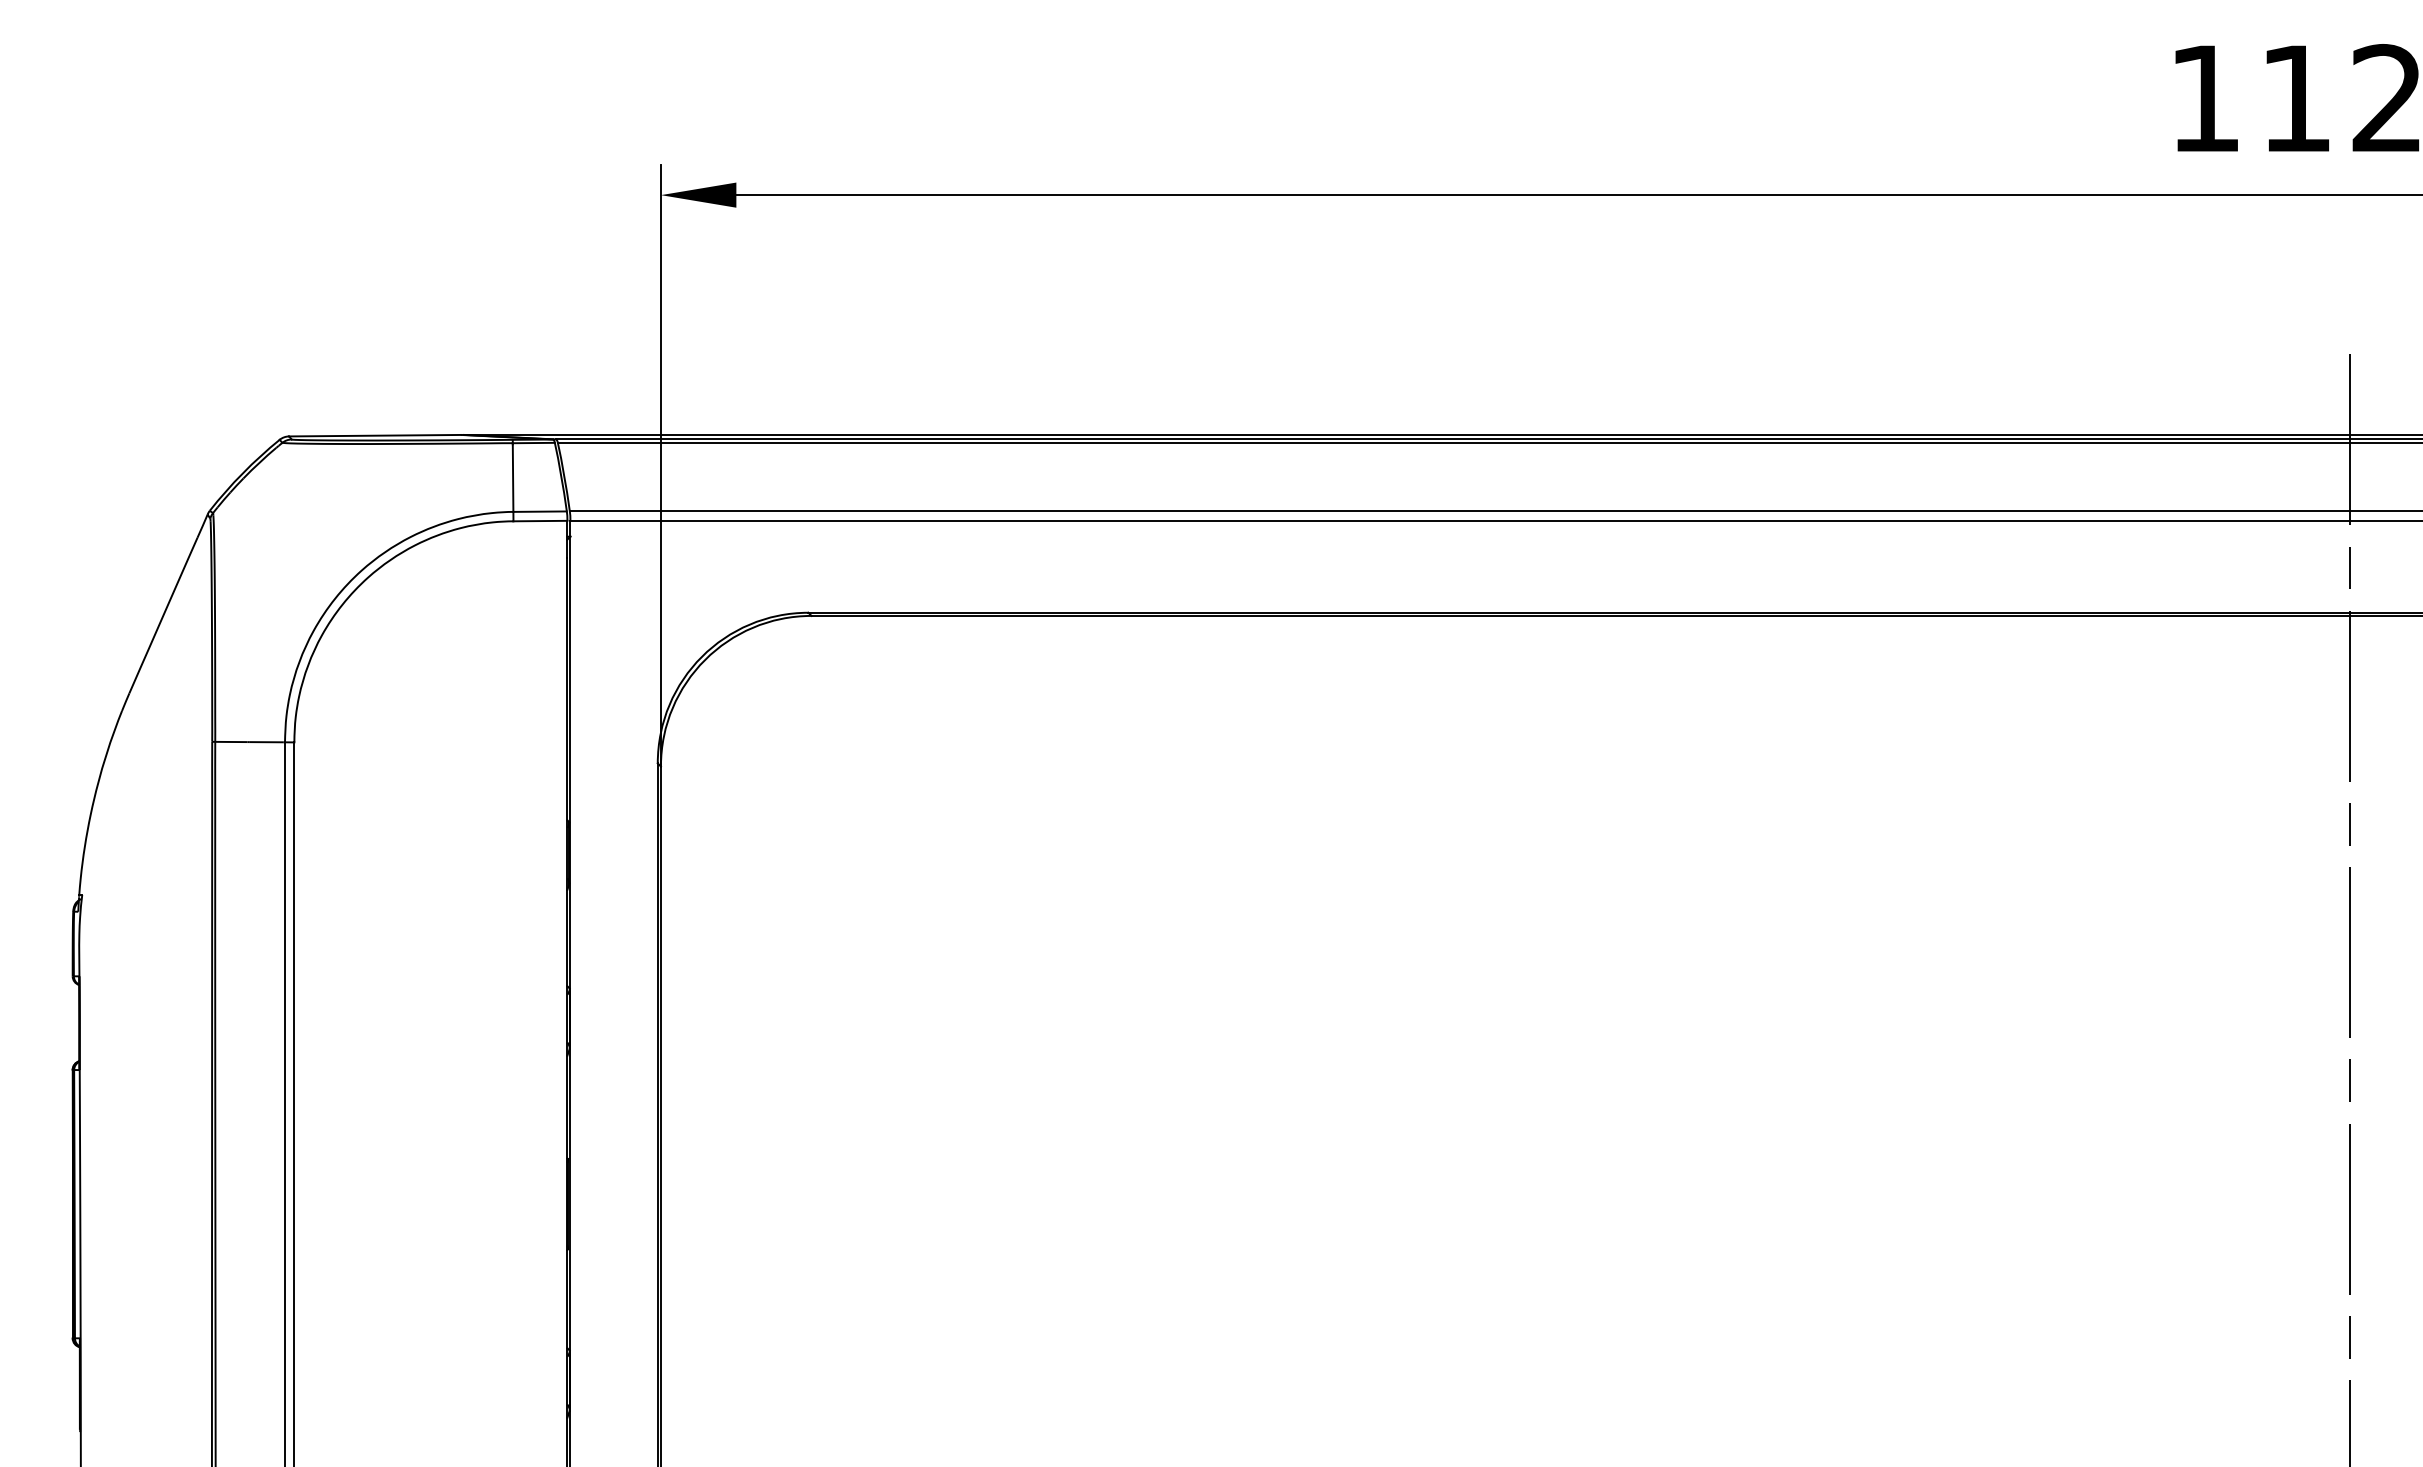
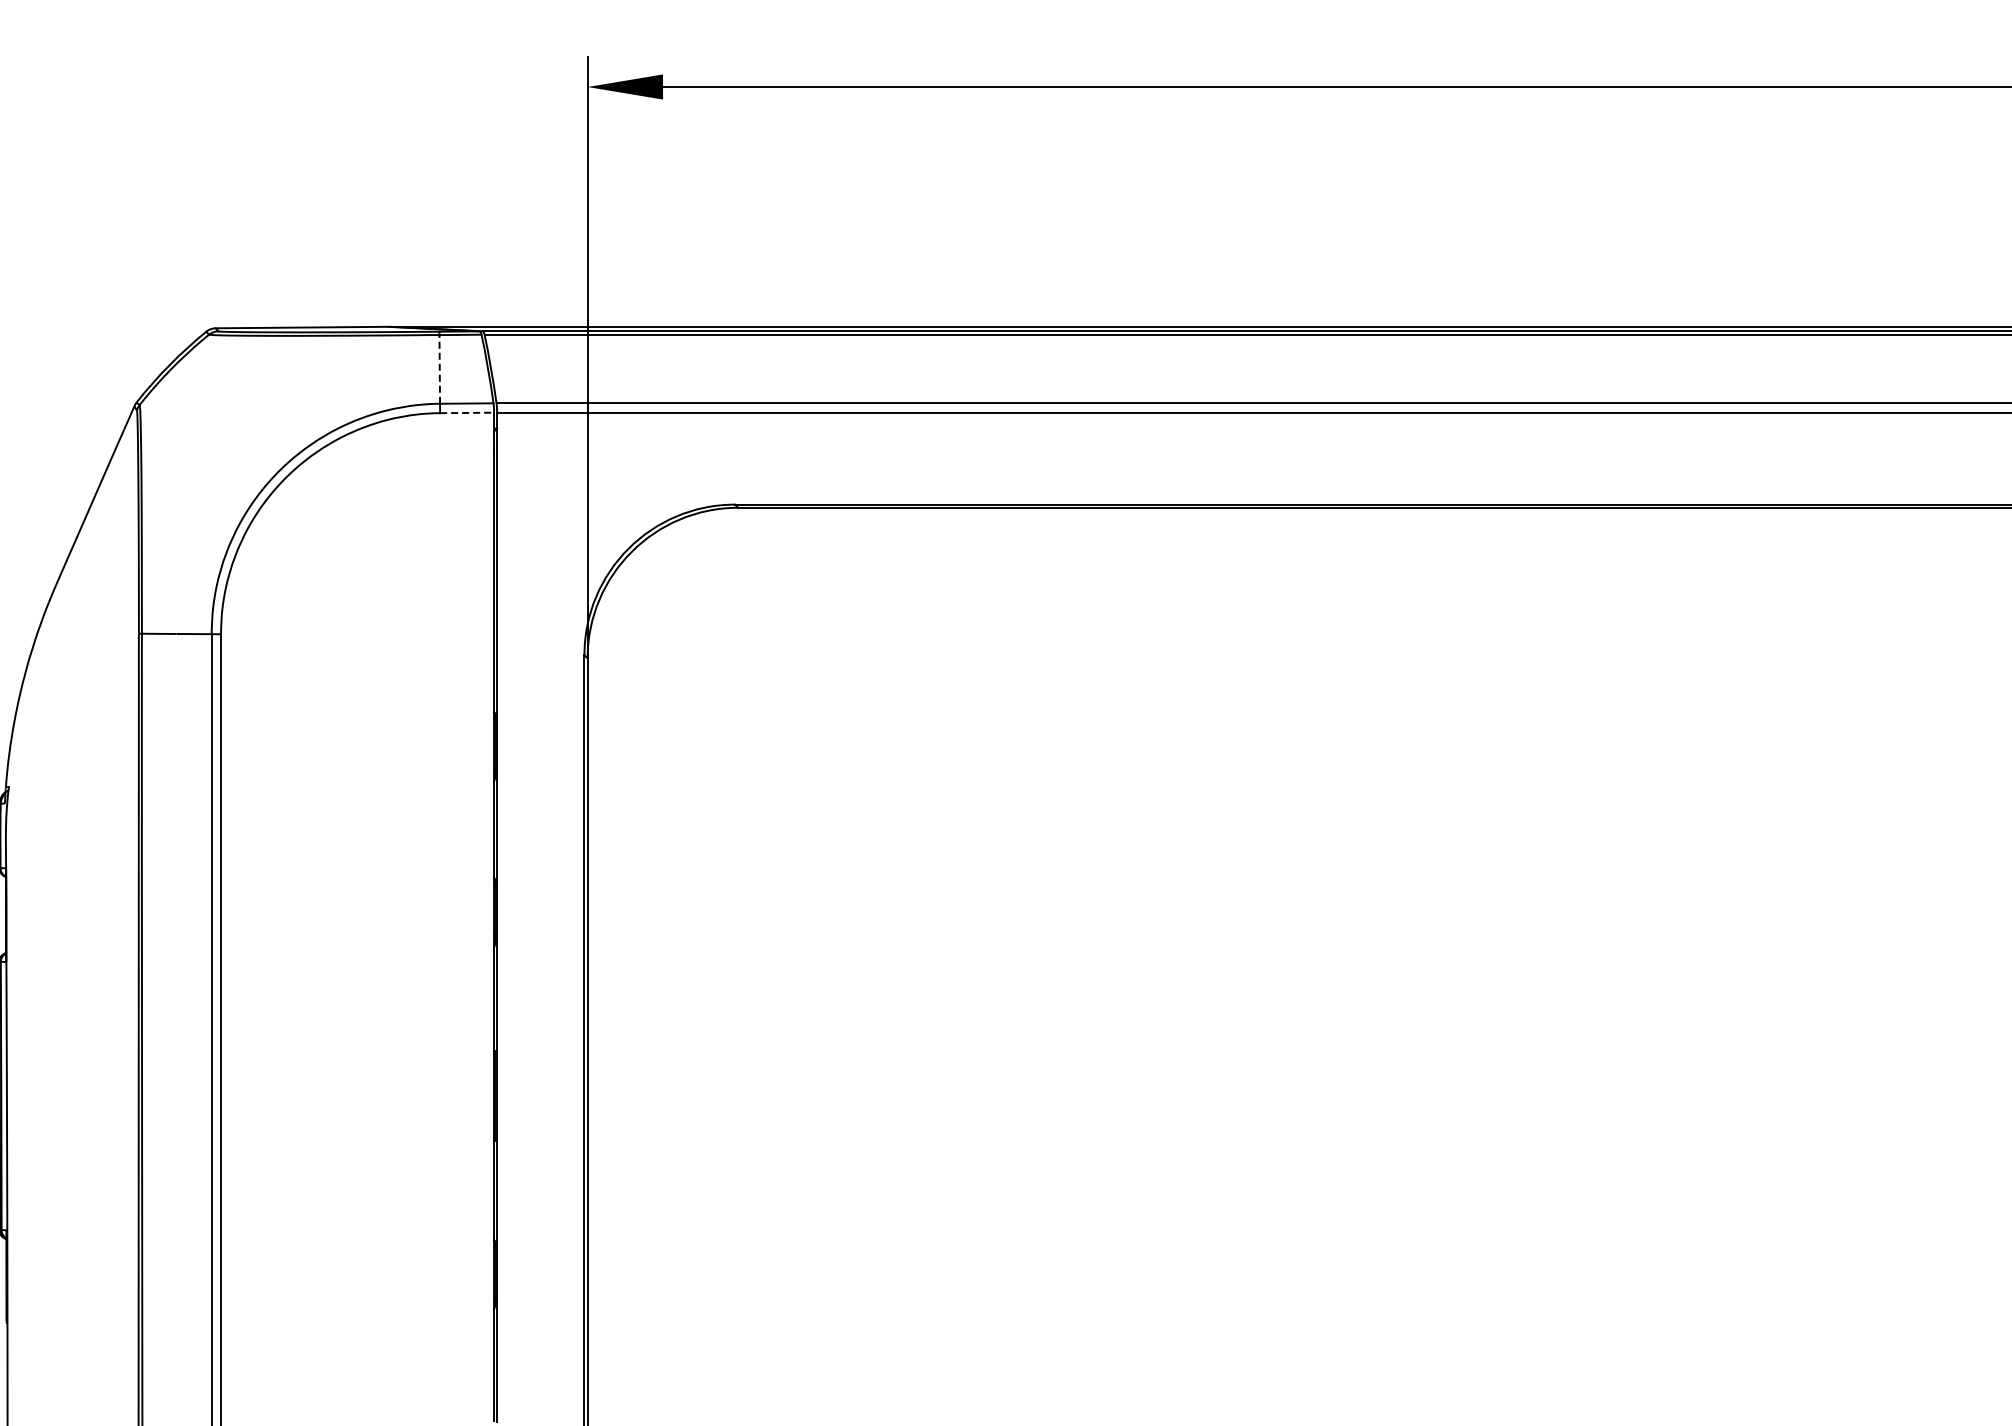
line: (513, 478) -> (440, 370), solid -> dashed
line: (540, 521) -> (467, 413), solid -> dashed

